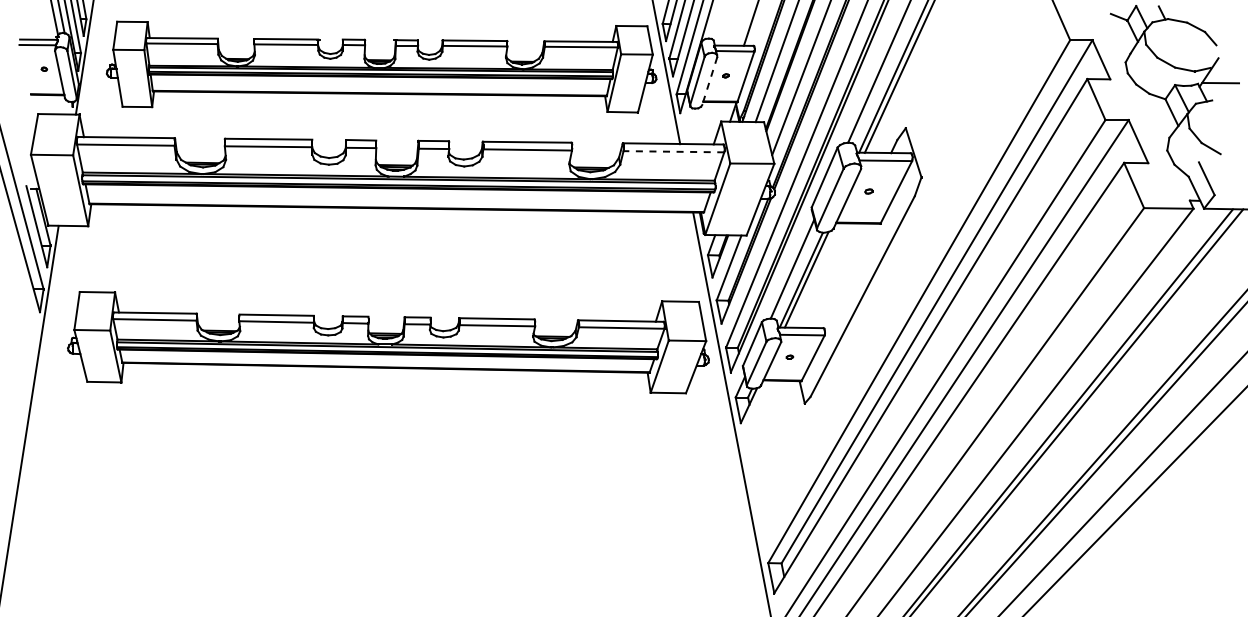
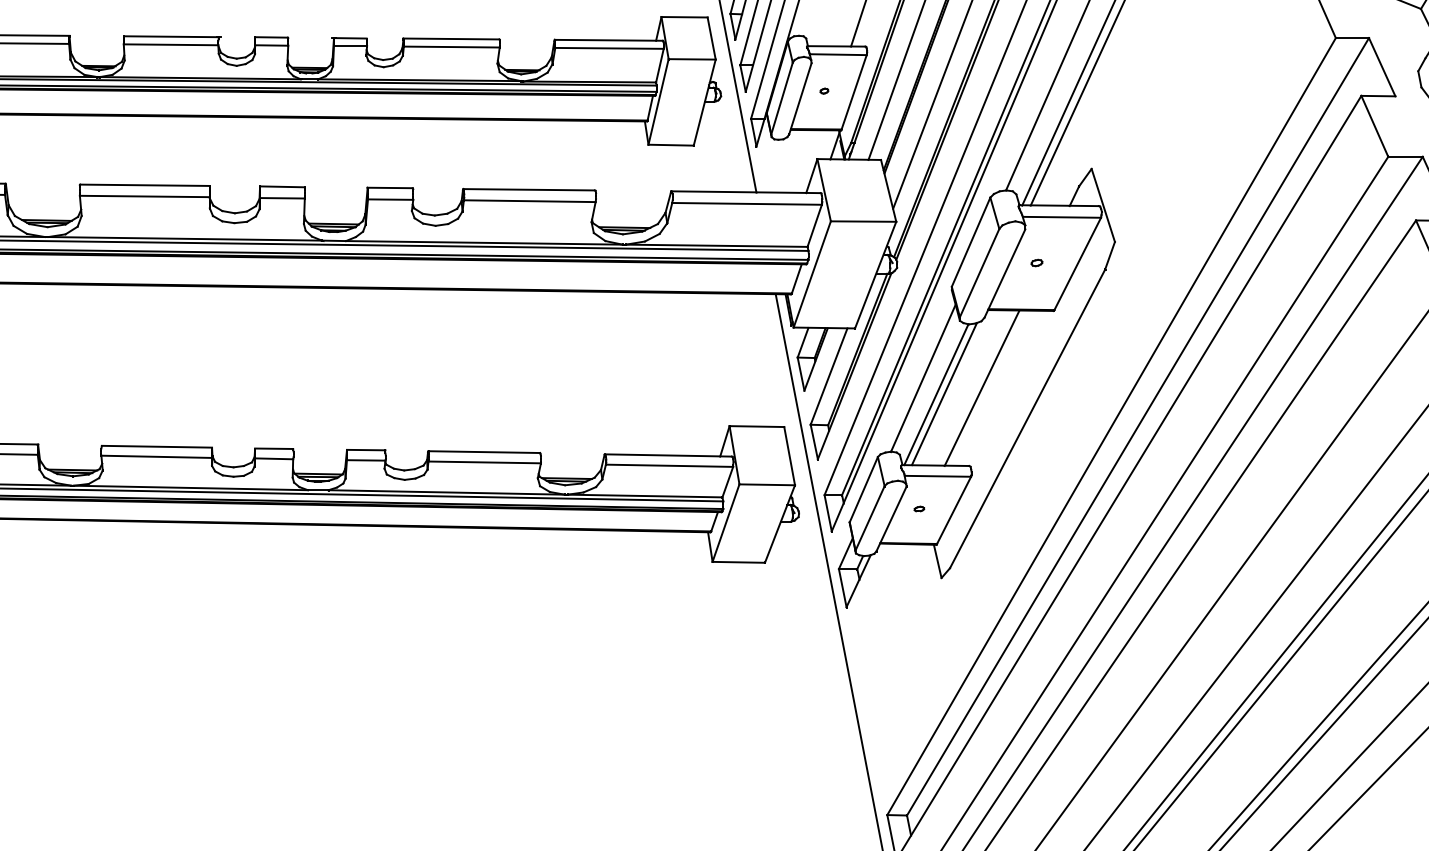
line: (709, 81) -> (799, 99), dashed -> solid
line: (673, 151) -> (746, 203), dashed -> solid
line: (831, 275) -> (981, 387), added

